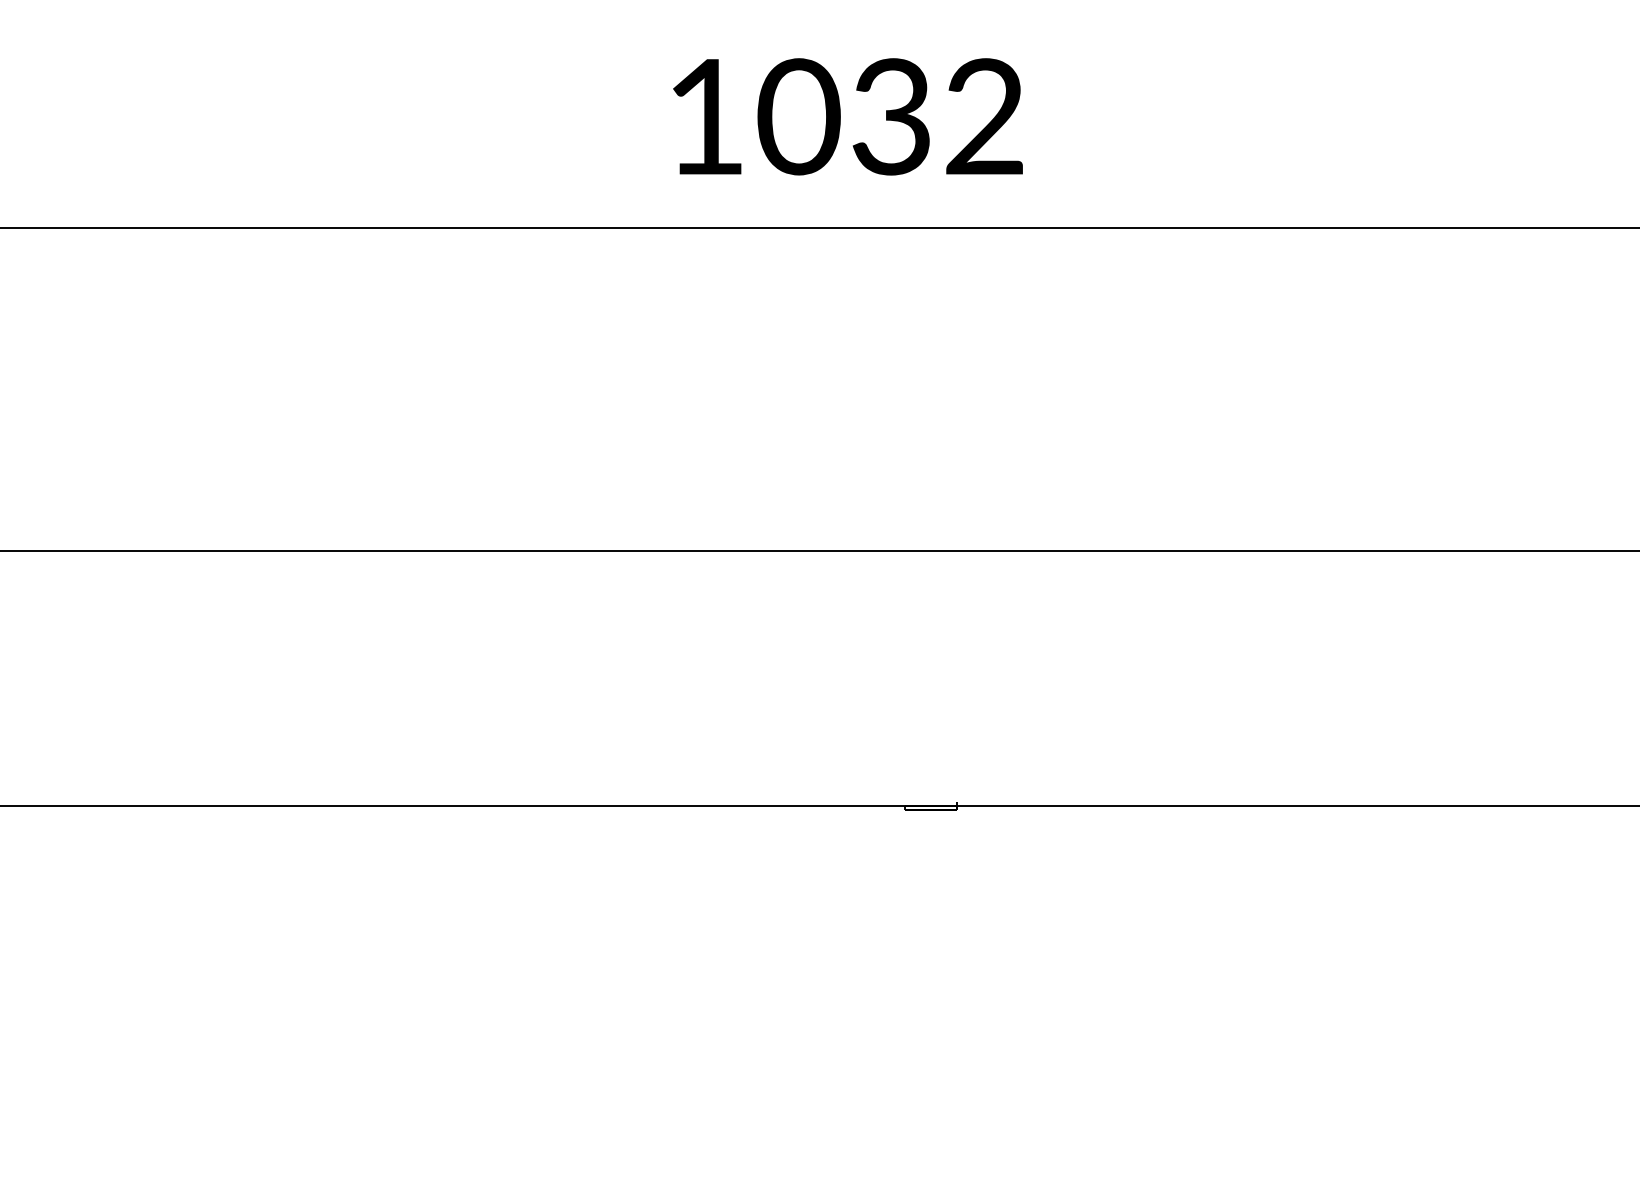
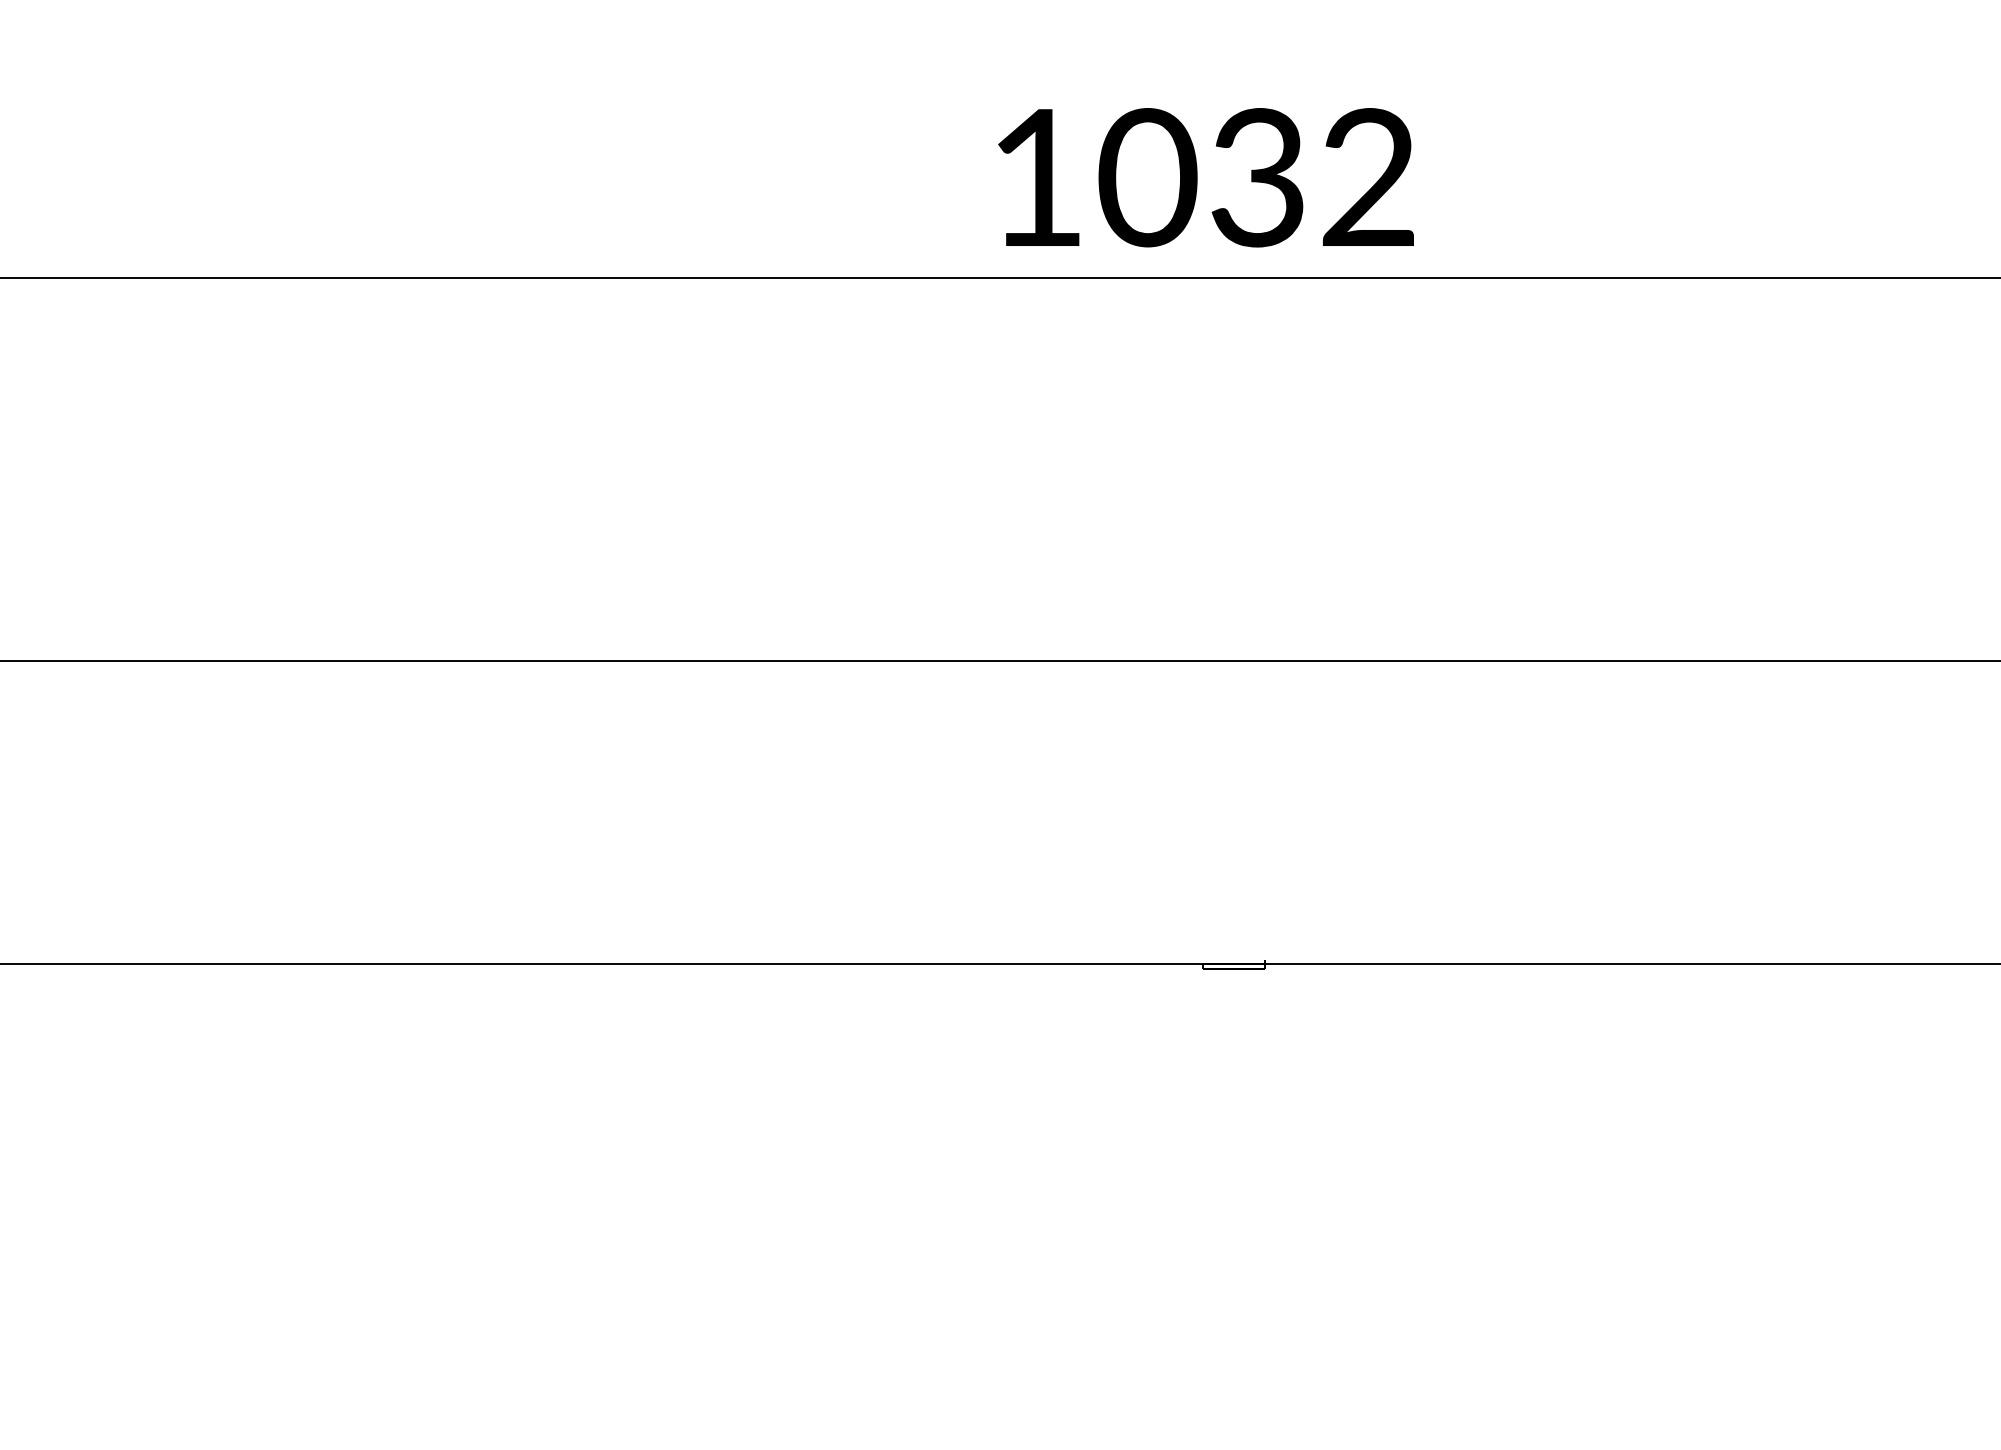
text: (847, 116) -> (1205, 177), moved

